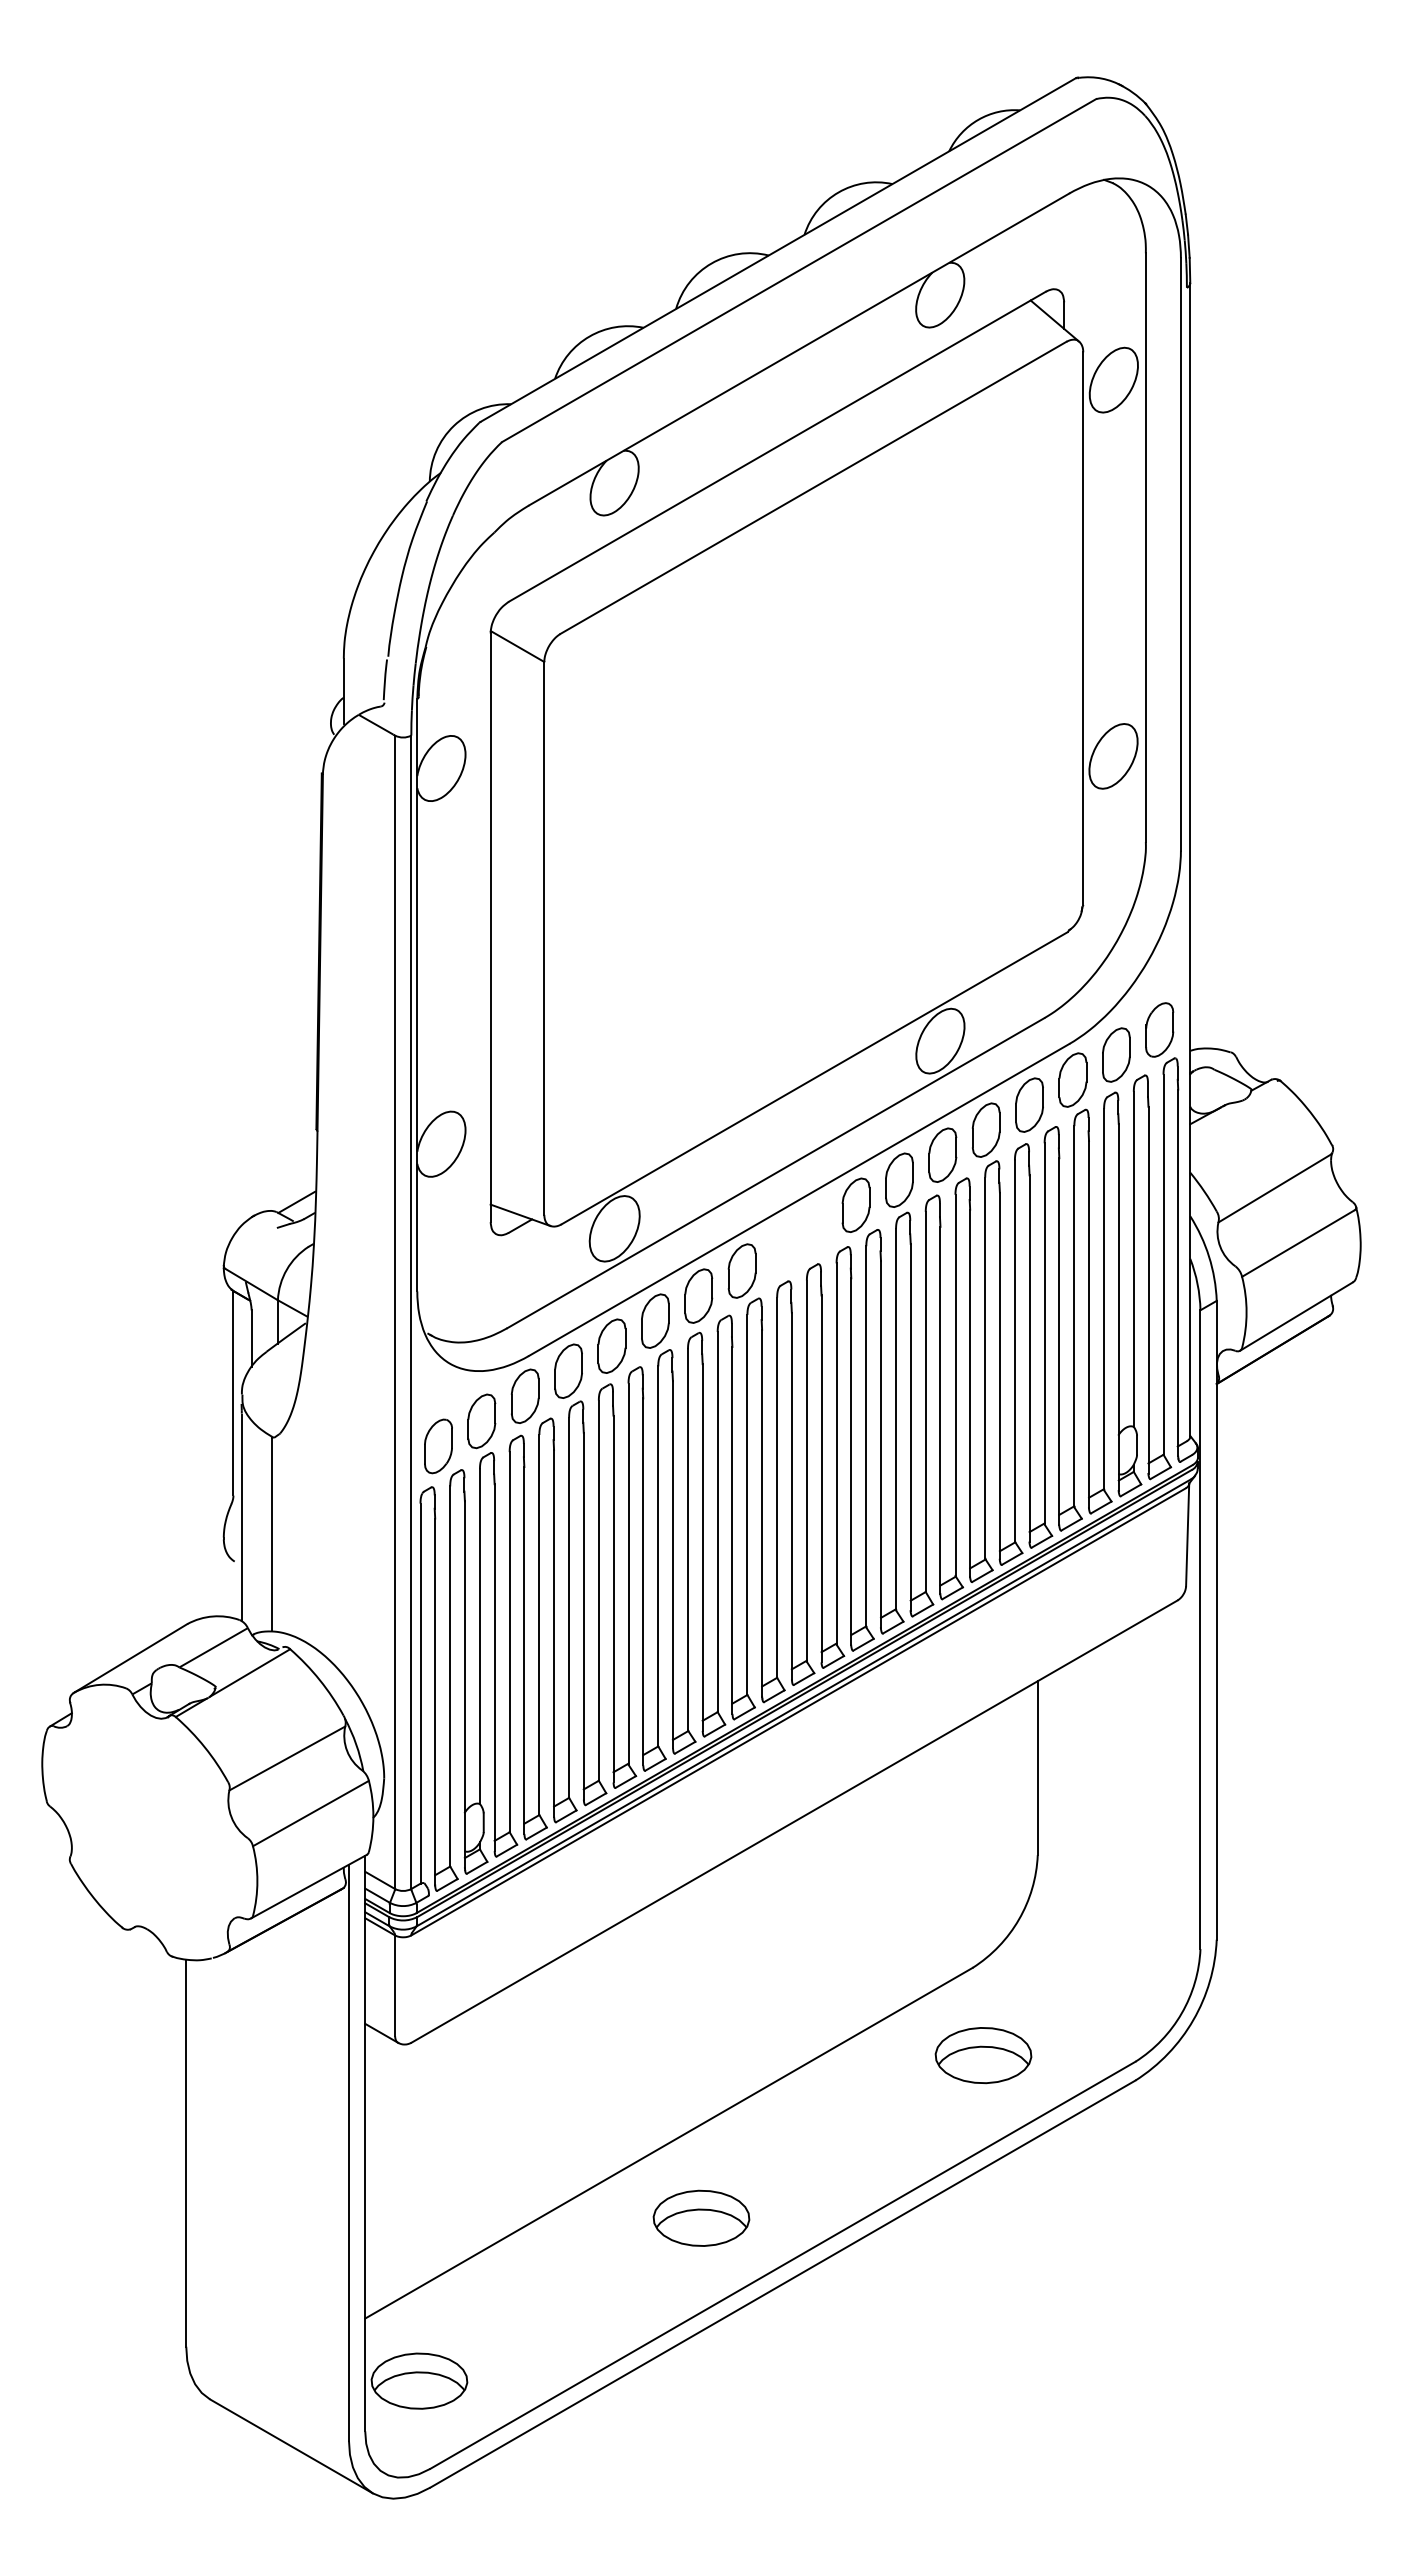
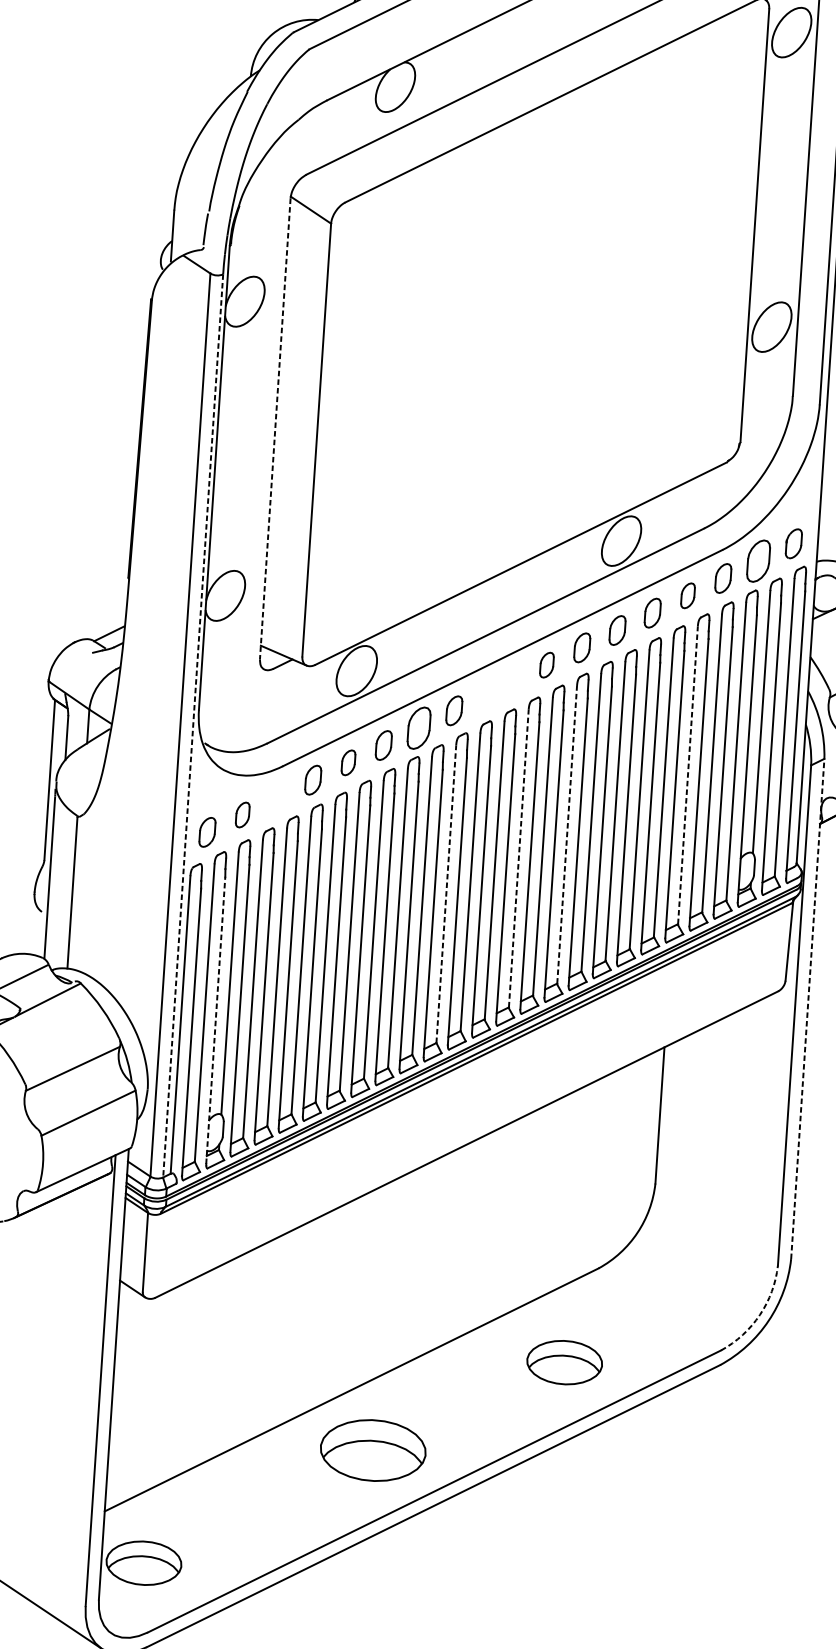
line: (490, 928) -> (275, 429), solid -> dashed
part: (1159, 1029) -> (793, 543), size x0.7
part: (1072, 1079) -> (722, 578), size x0.7
part: (1029, 1104) -> (688, 595), size x0.6
part: (985, 1129) -> (652, 612), size x0.7
part: (942, 1154) -> (617, 629), size x0.7
part: (899, 1179) -> (582, 647), size x0.7
part: (855, 1204) -> (546, 664), size x0.6
part: (741, 1270) -> (453, 710), size x0.7
line: (411, 1312) -> (193, 726), solid -> dashed
part: (655, 1320) -> (383, 745), size x0.7
line: (1044, 1332) -> (687, 774), solid -> dashed
part: (611, 1345) -> (348, 762), size x0.6
part: (568, 1370) -> (313, 779), size x0.7
part: (524, 1395) -> (277, 796), removed
line: (896, 1418) -> (567, 834), solid -> dashed
part: (481, 1421) -> (242, 815), size x0.6
part: (438, 1446) -> (207, 832), size x0.7
line: (836, 1452) -> (518, 857), solid -> dashed
line: (747, 1504) -> (446, 893), solid -> dashed
line: (1216, 1619) -> (807, 1008), solid -> dashed
line: (464, 1684) -> (215, 1020), solid -> dashed
arc: (1181, 2013) -> (759, 1314), solid -> dashed
part: (983, 2055) -> (564, 1362), moved
part: (701, 2217) -> (373, 1449), size x1.4

